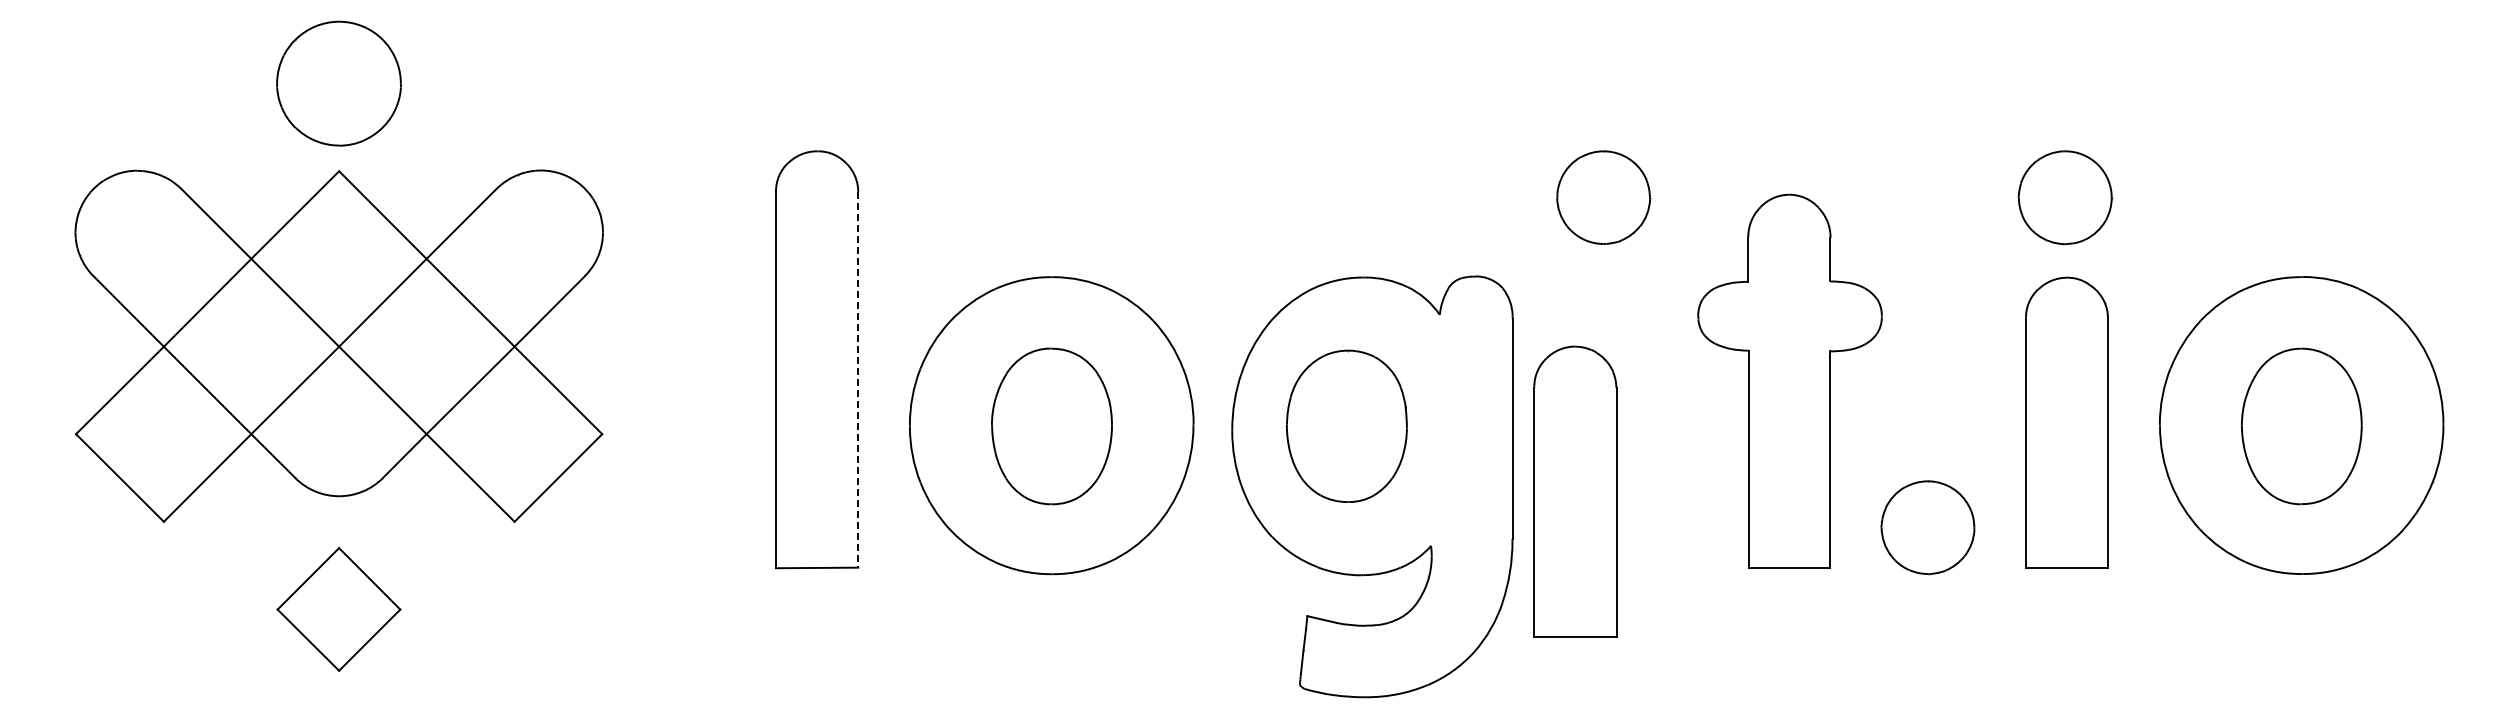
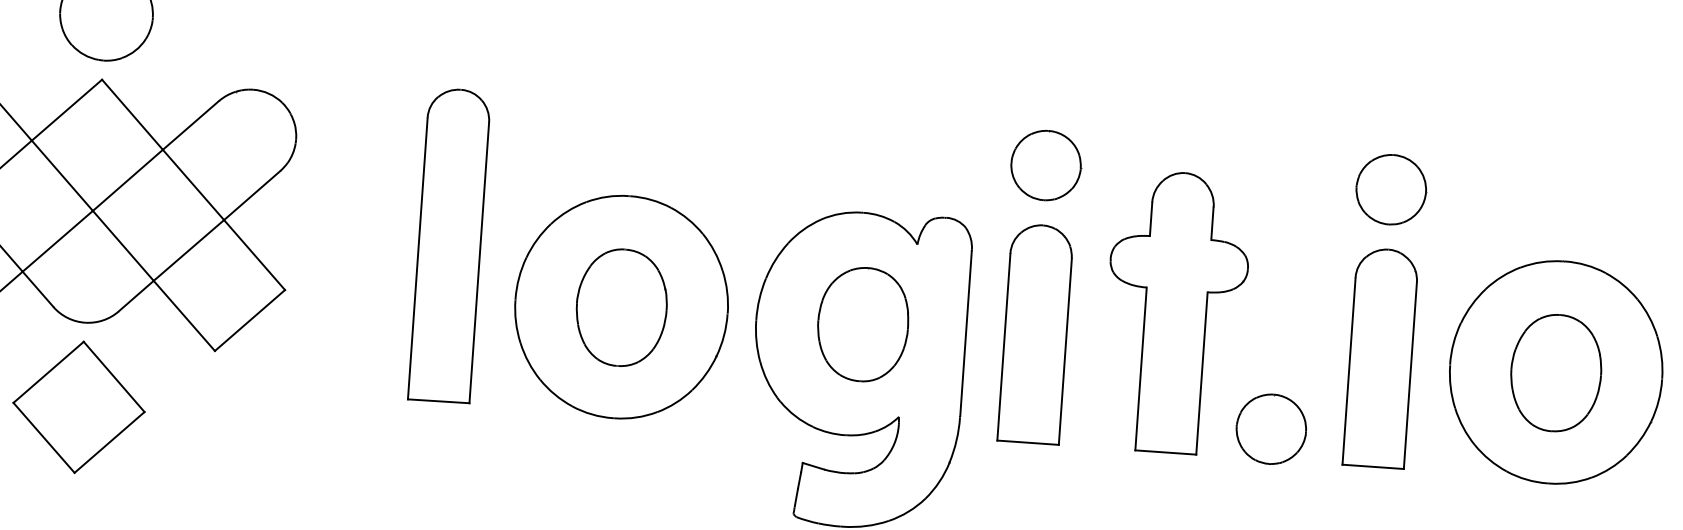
line: (858, 380) -> (479, 263), dashed -> solid
part: (1346, 425) -> (862, 323), moved
part: (1575, 491) -> (1035, 333), moved
part: (338, 609) -> (78, 407), size x1.43

